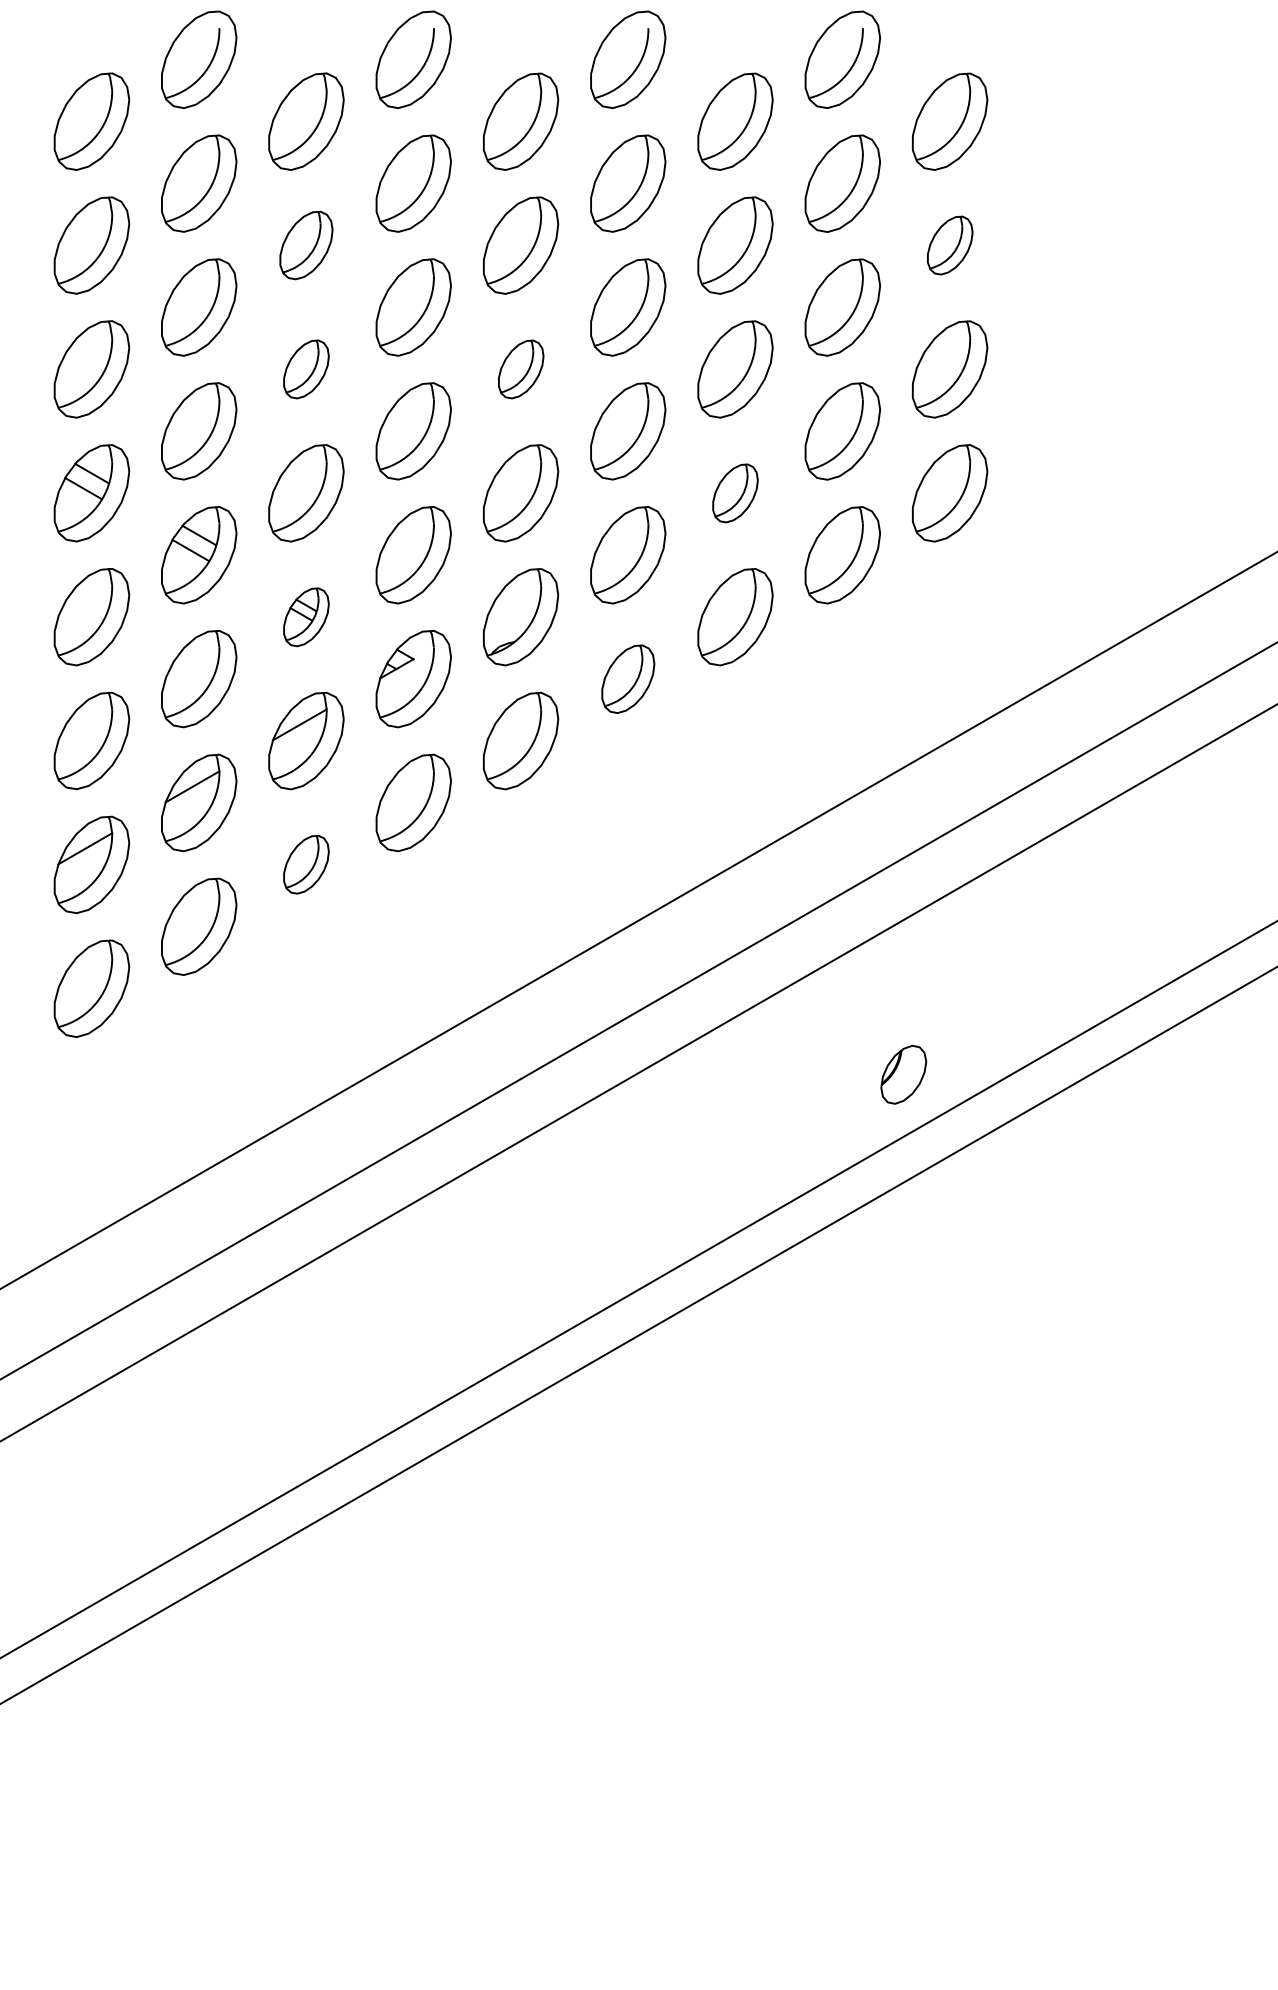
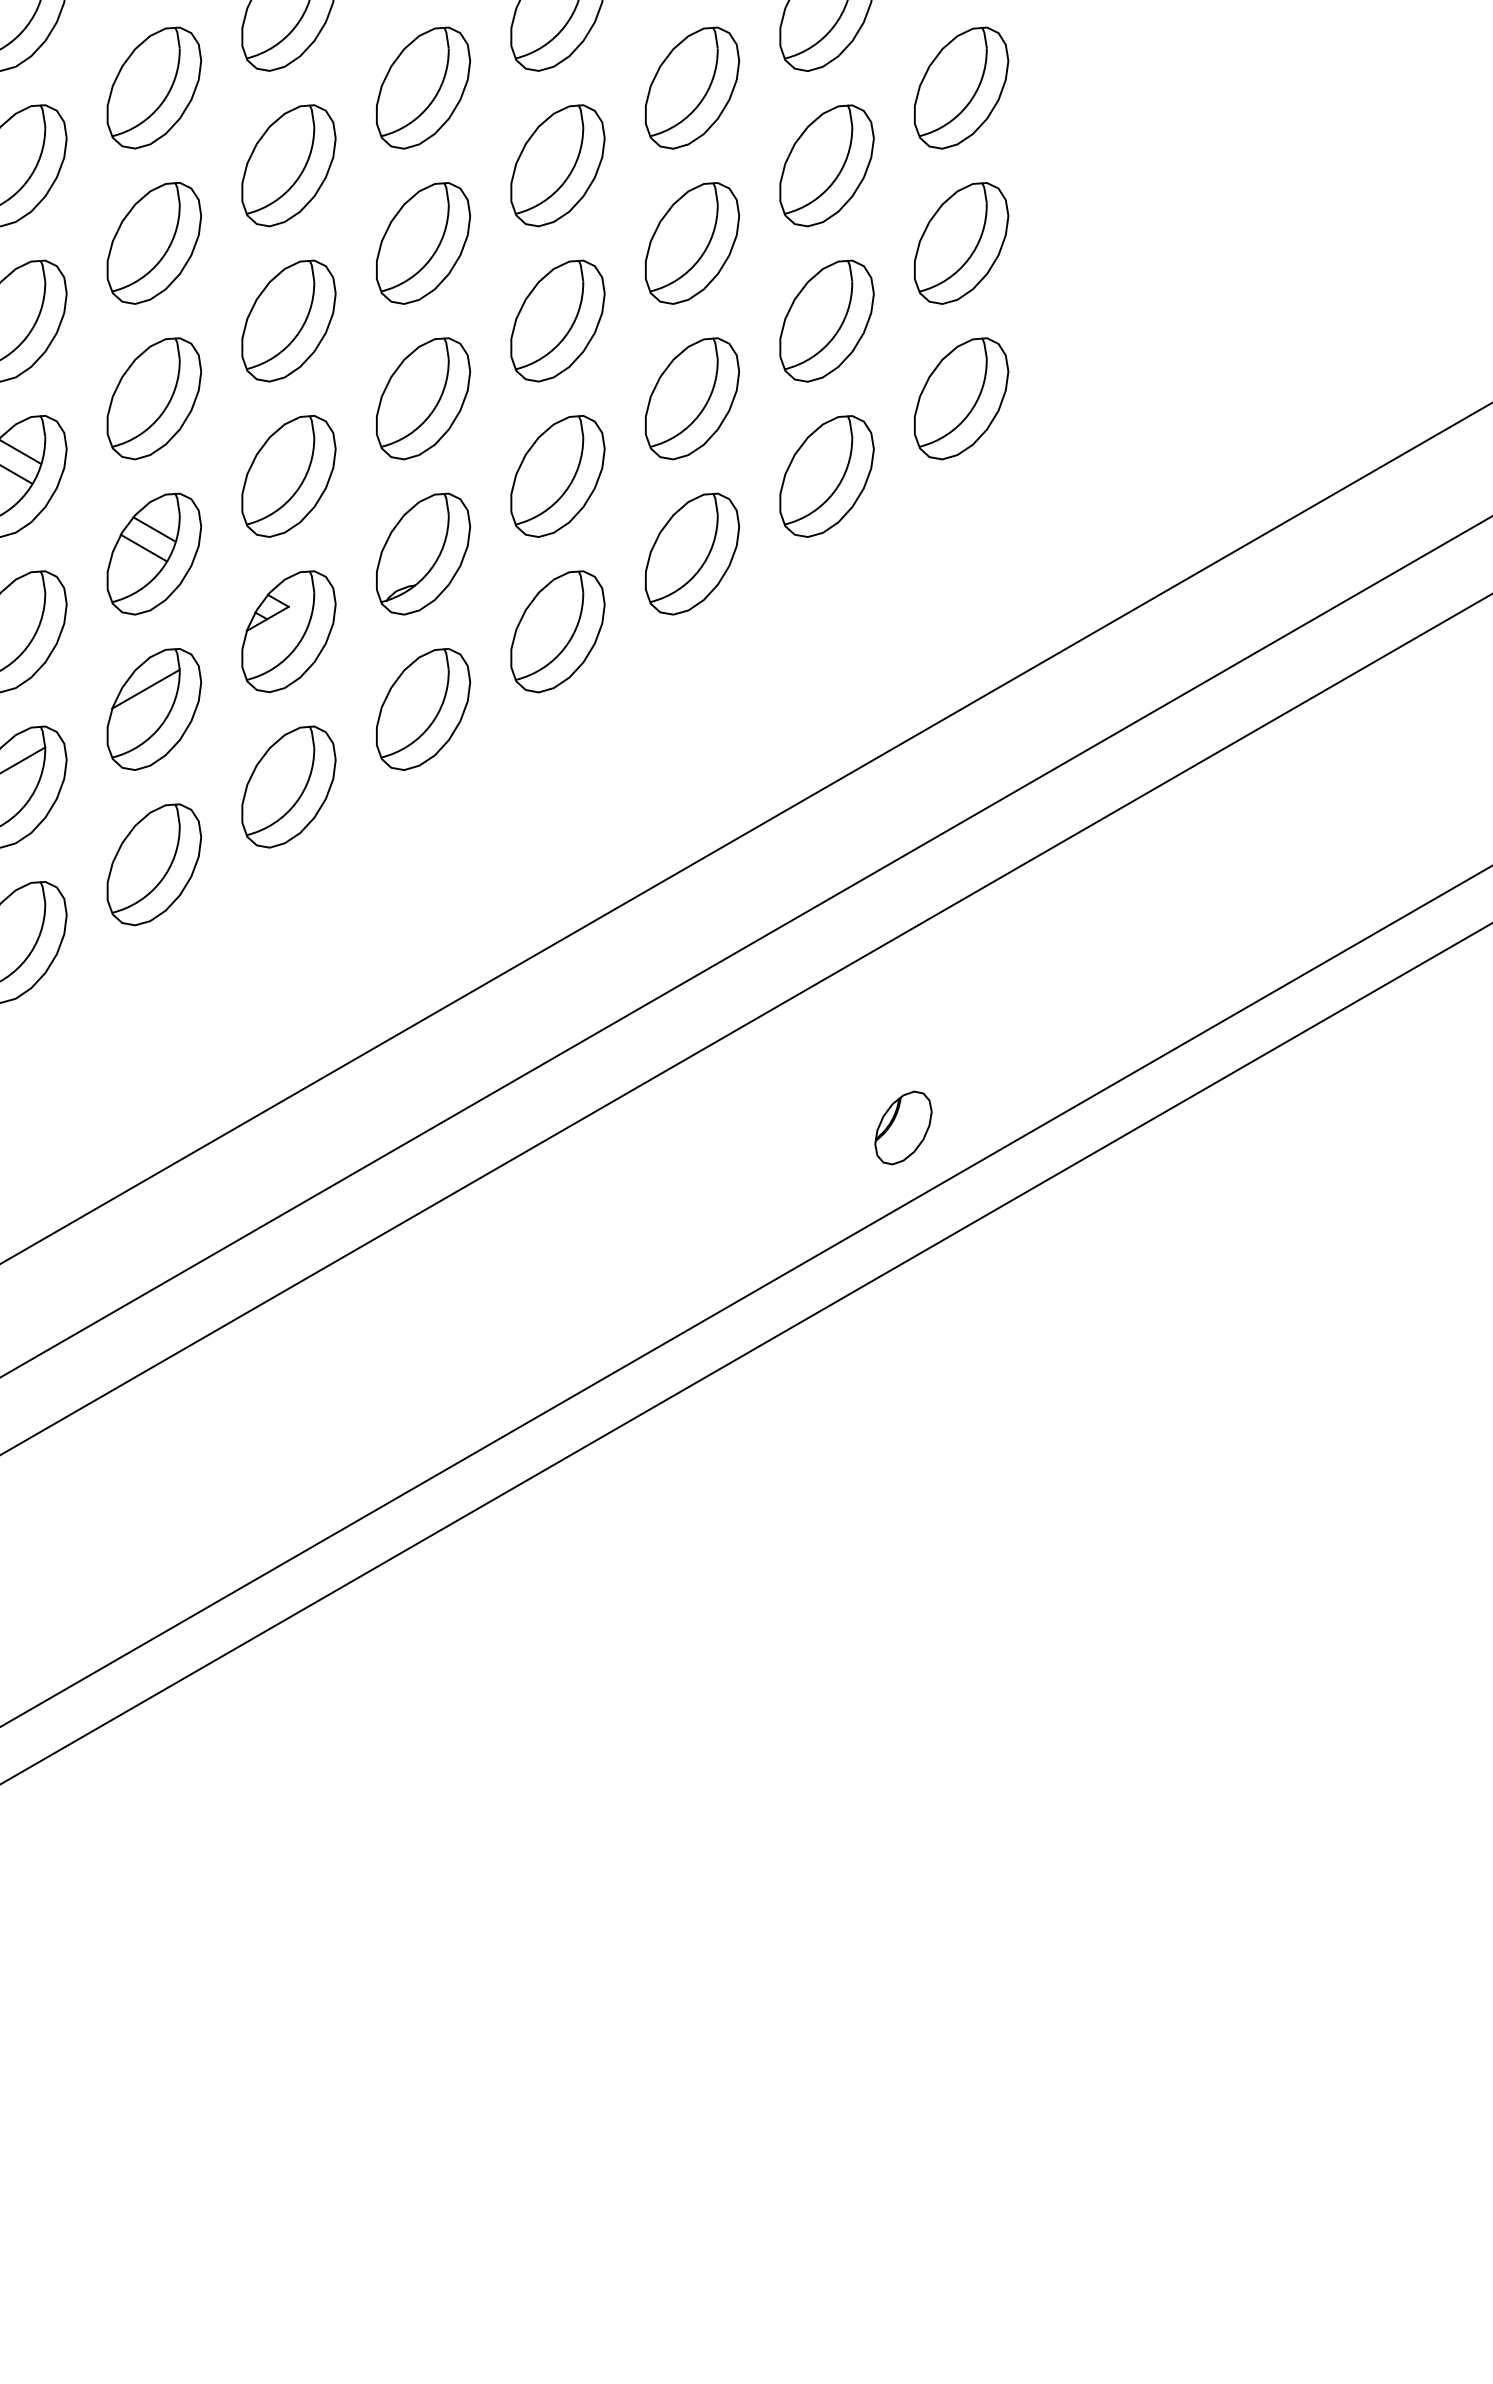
part: (306, 245) -> (154, 87), size x1.43
part: (950, 245) -> (962, 87), size x1.67
part: (306, 369) -> (154, 243), size x1.67
part: (521, 369) -> (424, 243), size x1.67
part: (735, 493) -> (692, 398), size x1.67
part: (306, 617) -> (154, 554), size x1.67
part: (628, 679) -> (558, 632), size x1.43
part: (306, 864) -> (154, 864), size x1.67

